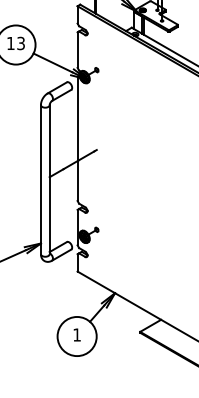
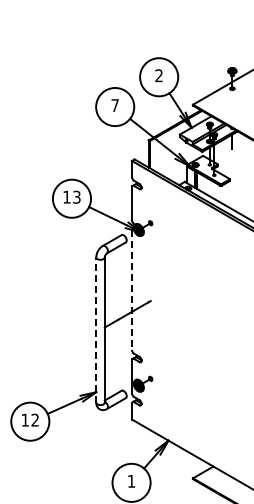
line: (77, 139) -> (131, 290), solid -> dashed
line: (41, 180) -> (96, 330), solid -> dashed

